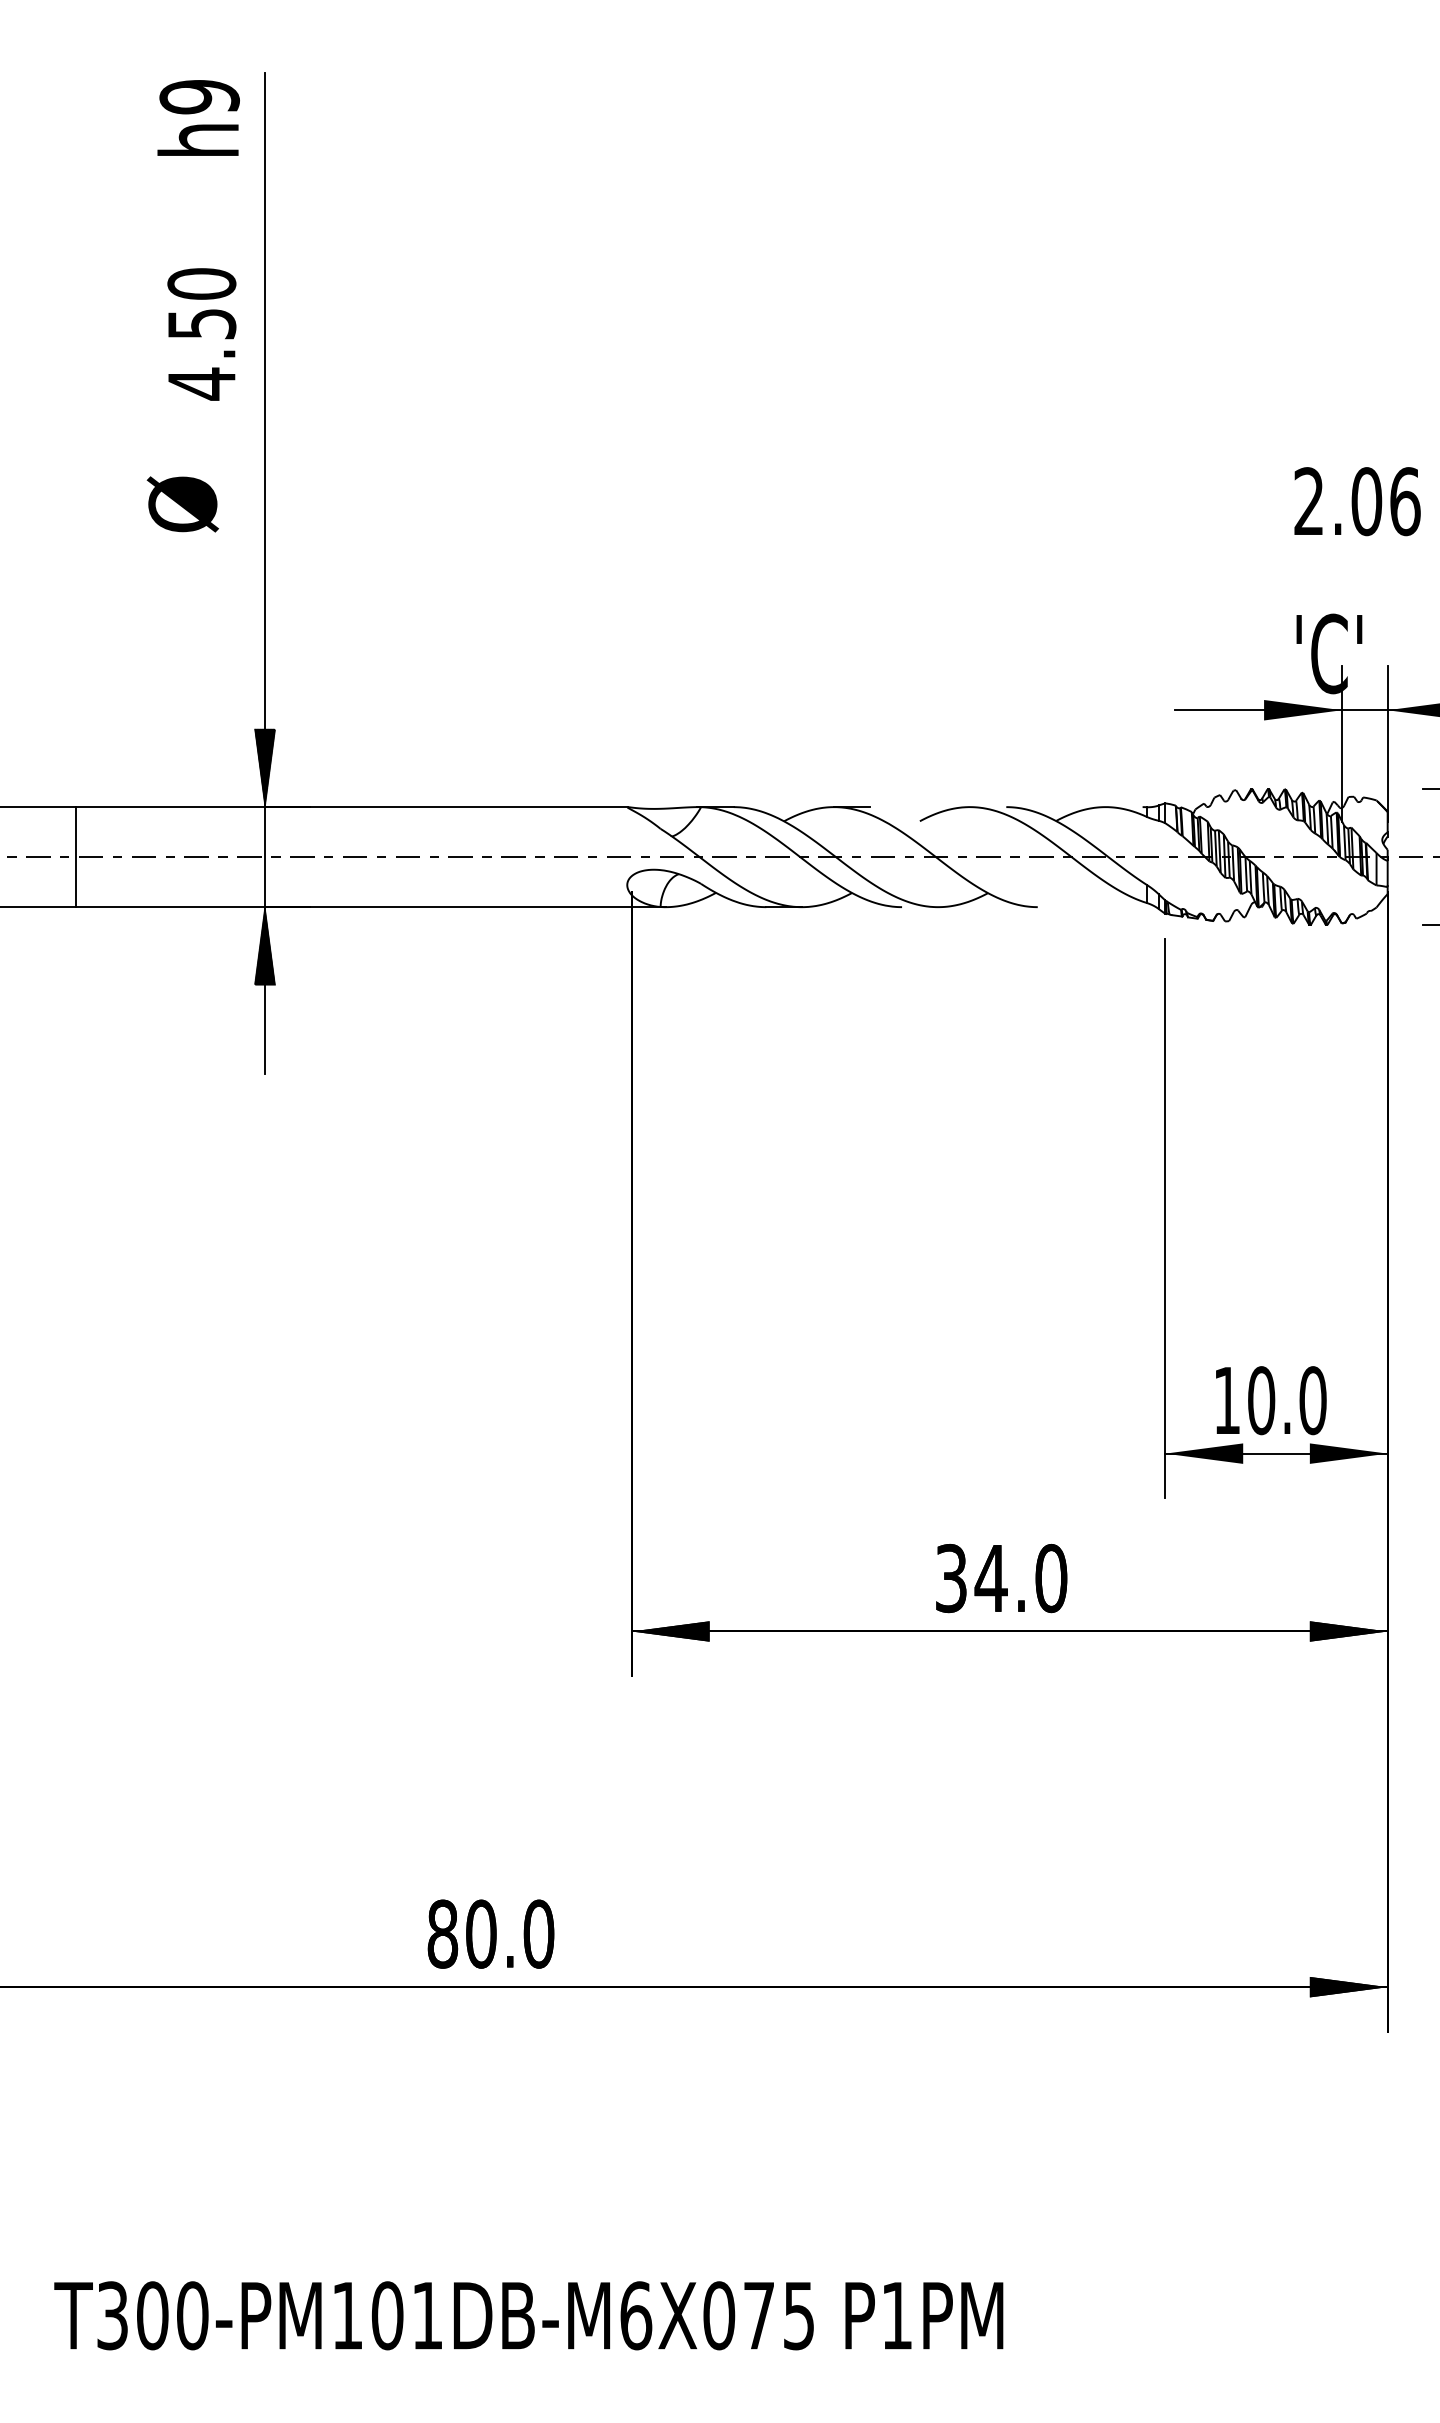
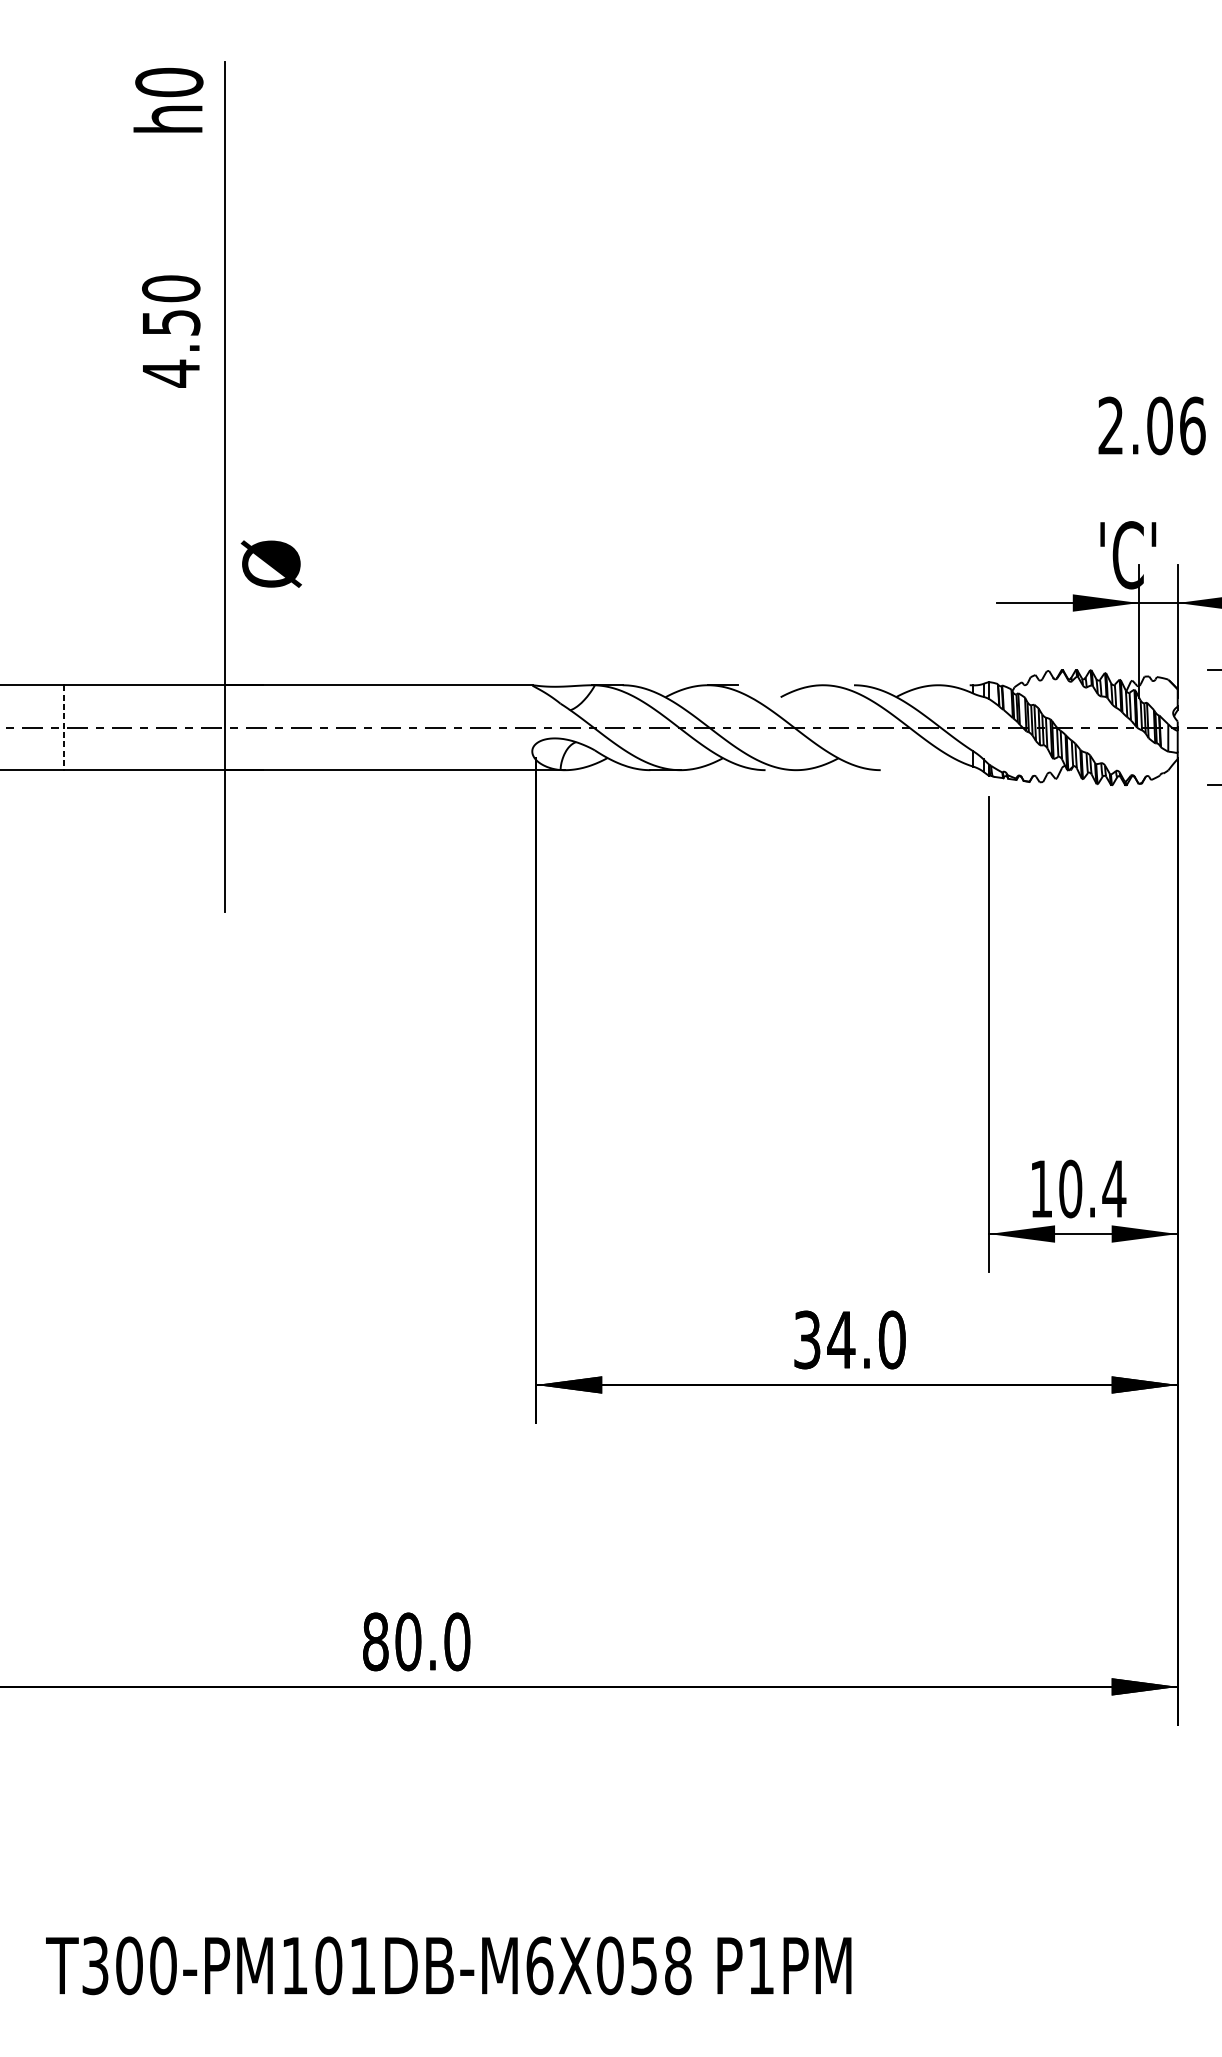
text: (199, 96) -> (169, 82), h9 -> h0
text: (201, 334) -> (170, 331), moved
text: (182, 504) -> (271, 564), moved
hatch: (264, 767) -> (224, 651), removed
line: (76, 857) -> (64, 728), solid -> dashed
hatch: (264, 945) -> (224, 802), removed
text: (1312, 1400) -> (1113, 1188), 10.0 -> 10.4
text: (779, 2315) -> (661, 1965), T300-PM101DB-M6X075 -> T300-PM101DB-M6X058

